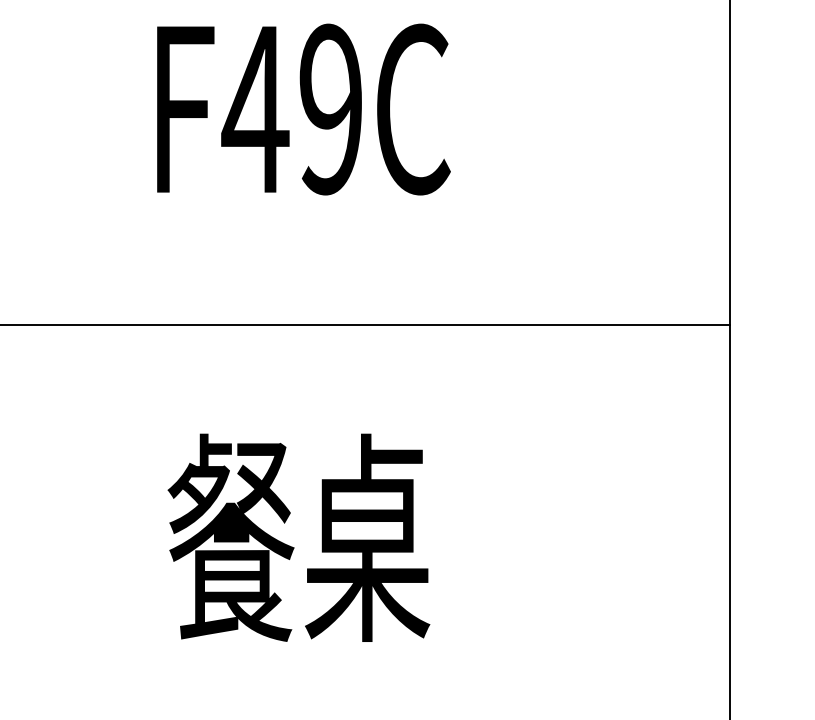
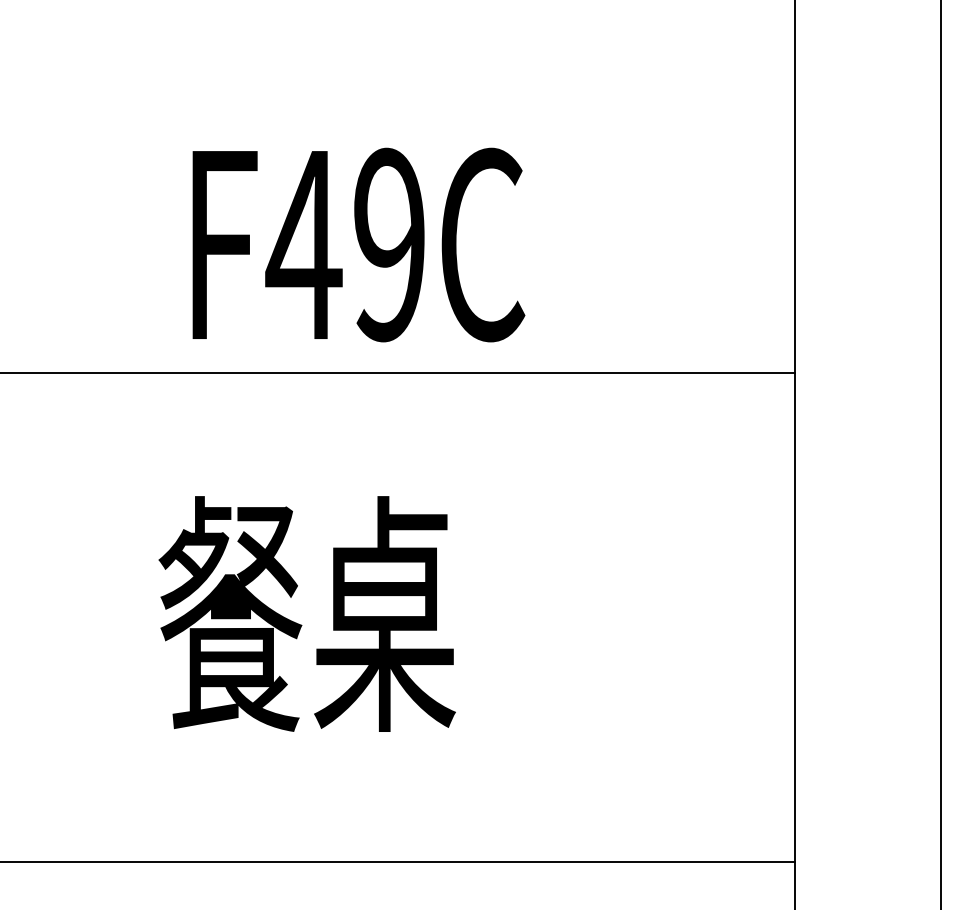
text: (303, 109) -> (358, 244), moved

